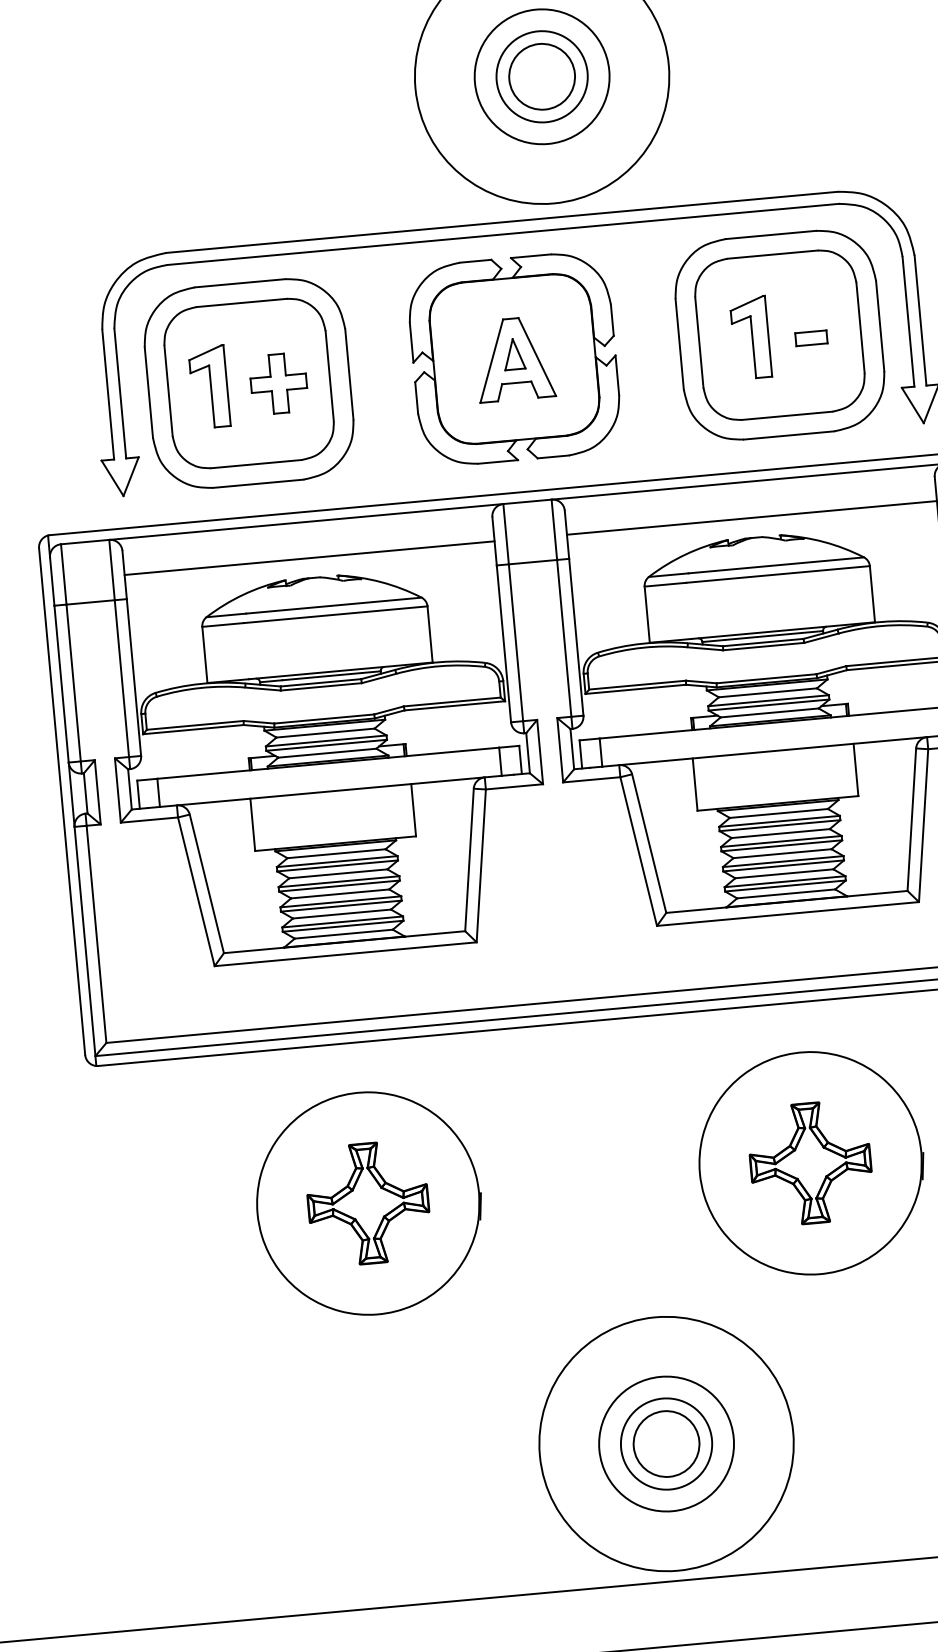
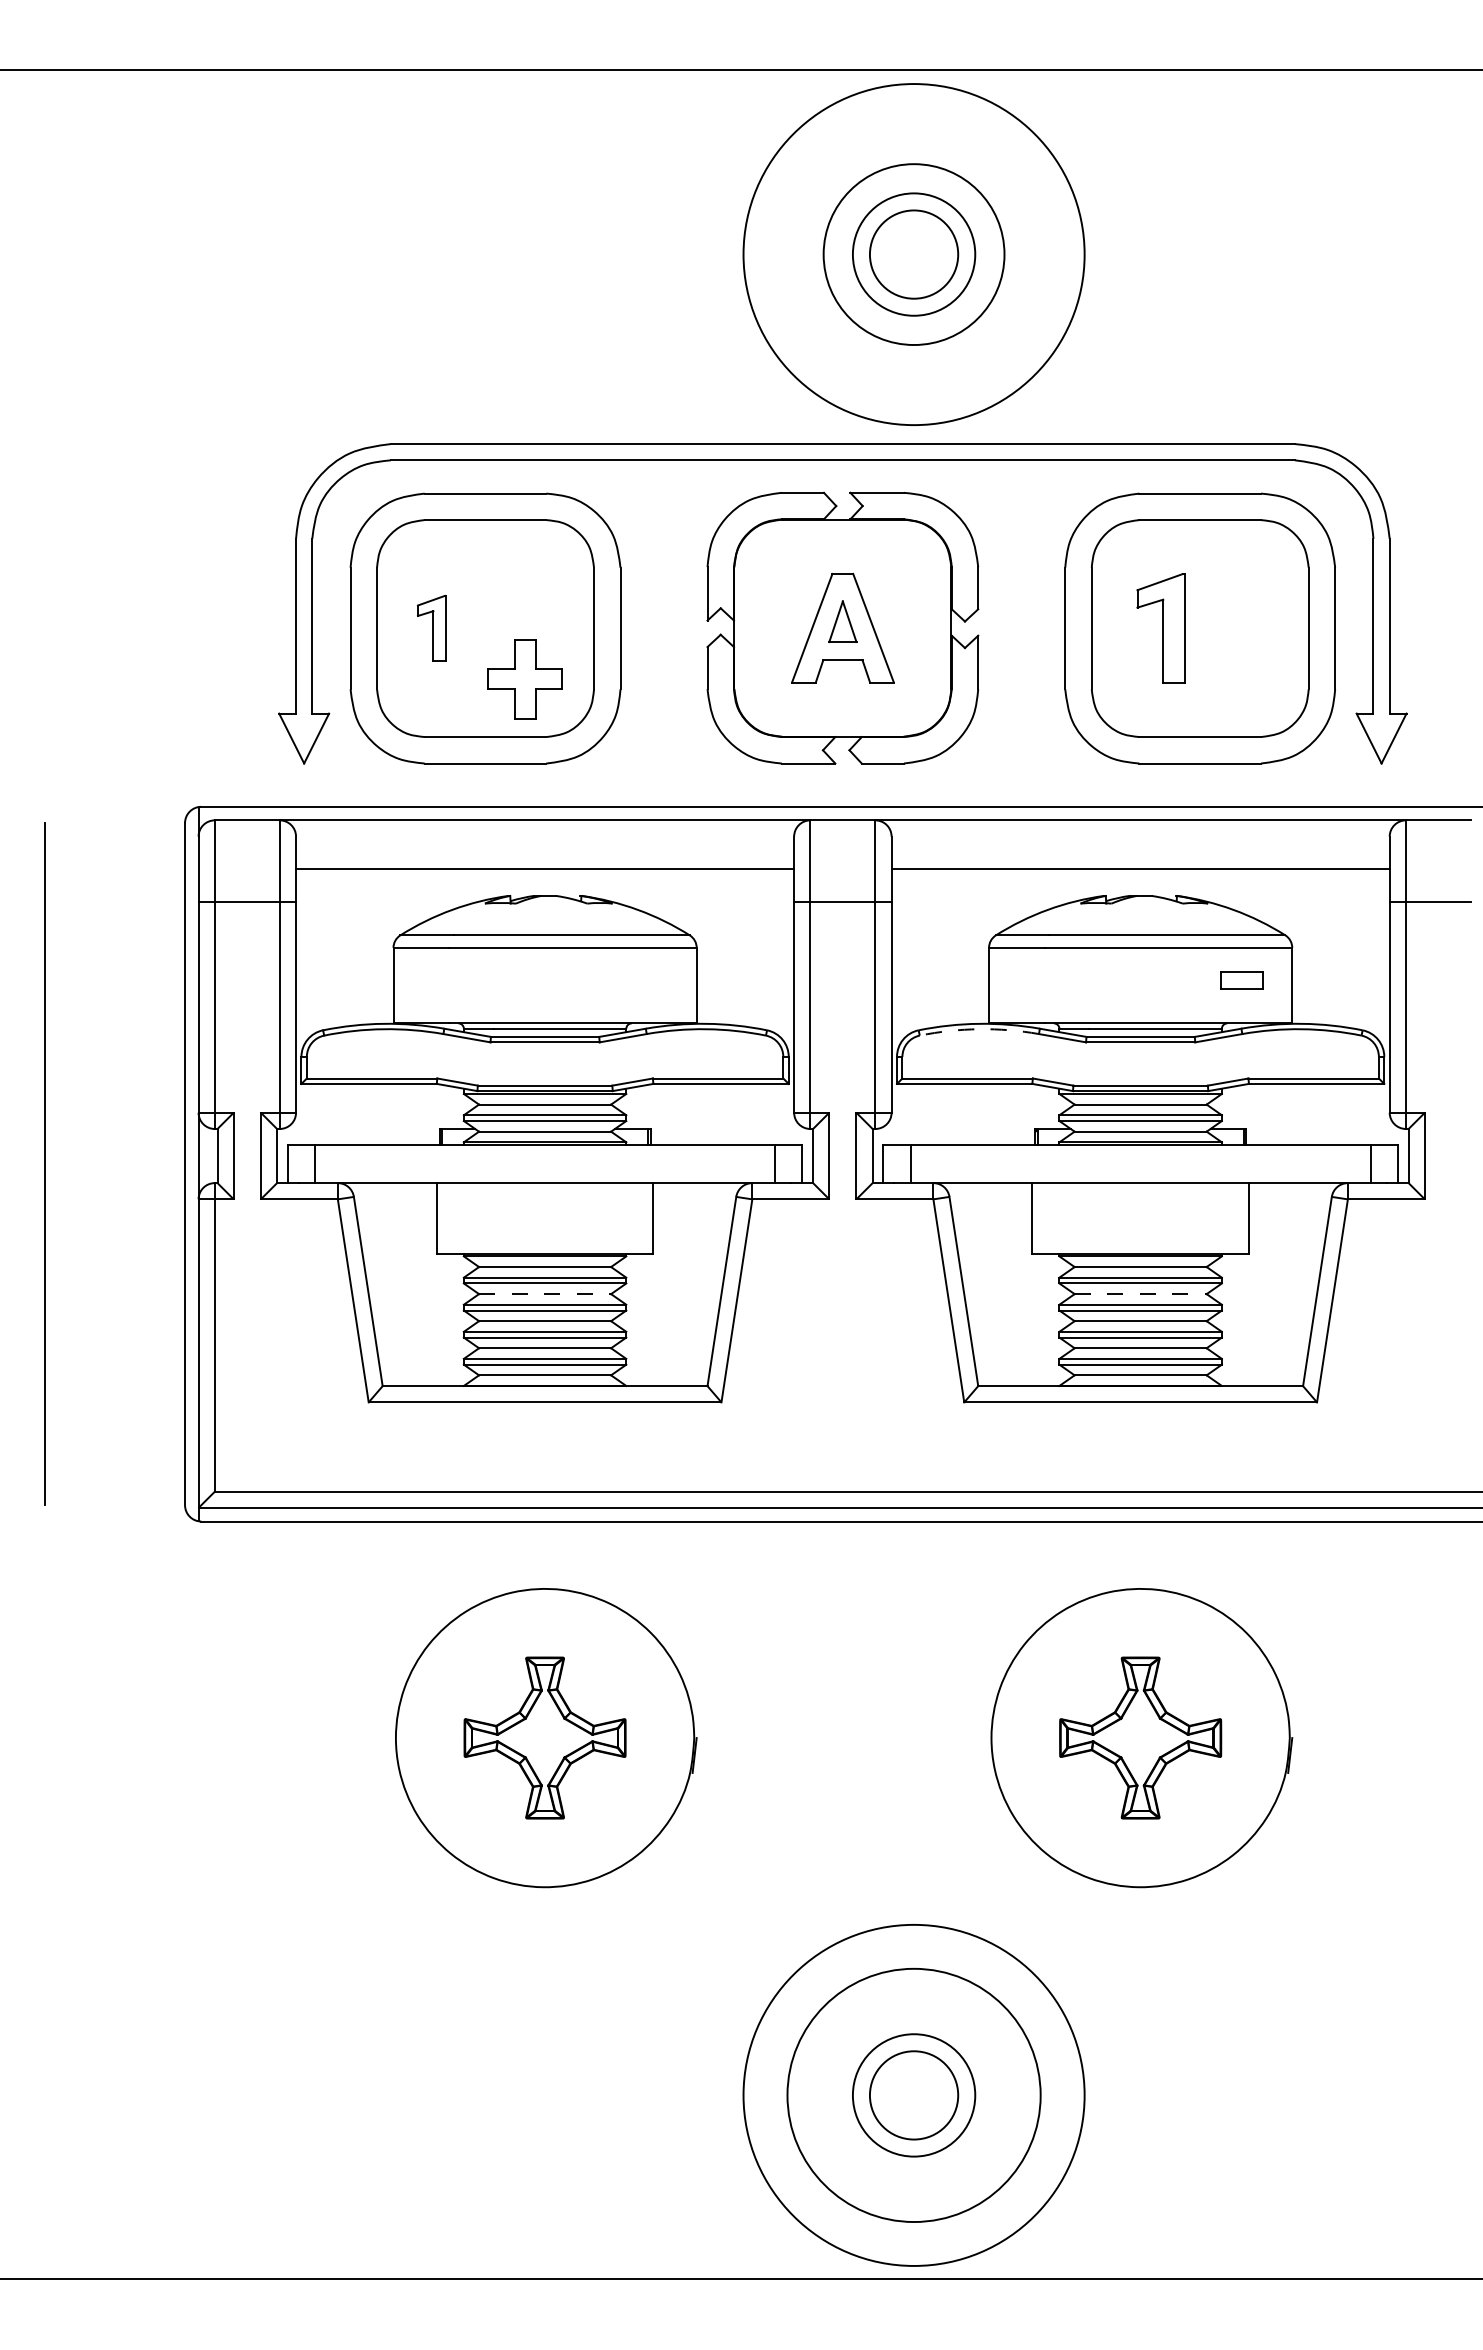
part: (811, 338) -> (1241, 980), moved
part: (278, 383) -> (524, 679), moved
part: (208, 387) -> (431, 628), size x0.6
arc: (643, 647) -> (979, 1029), solid -> dashed
line: (781, 833) -> (1141, 1294), solid -> dashed
line: (338, 874) -> (545, 1294), solid -> dashed
circle: (666, 1443) -> (913, 2094), size x1.4

